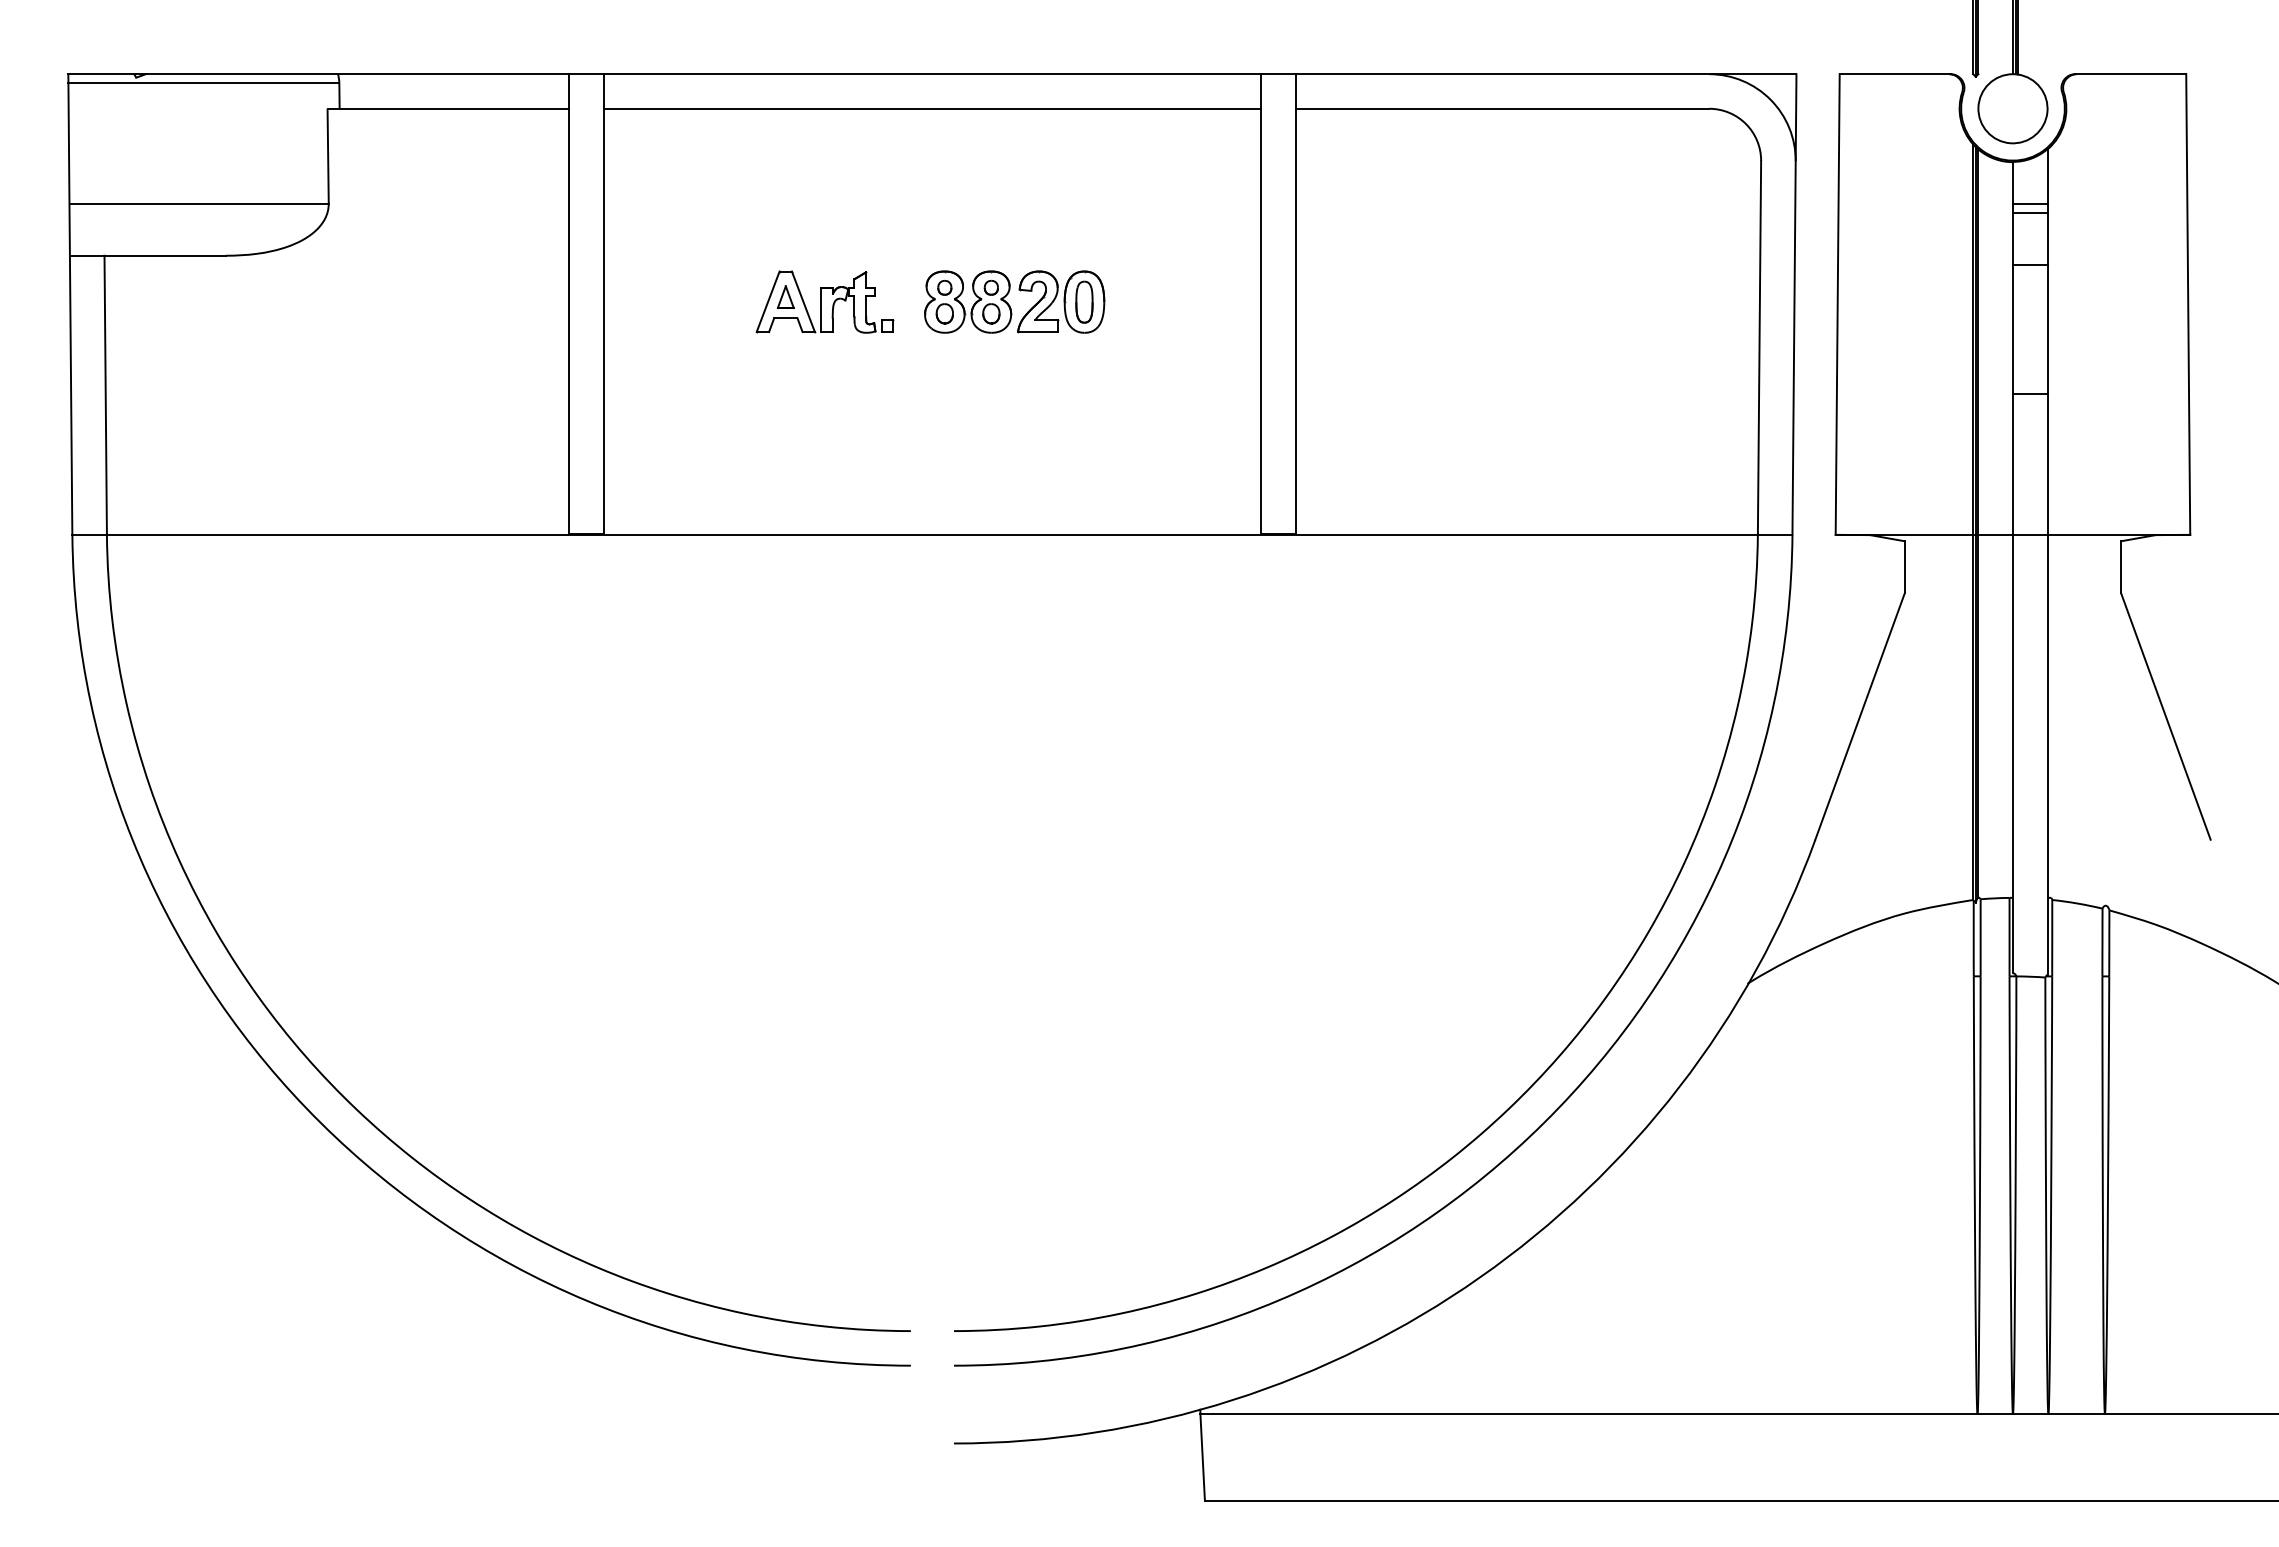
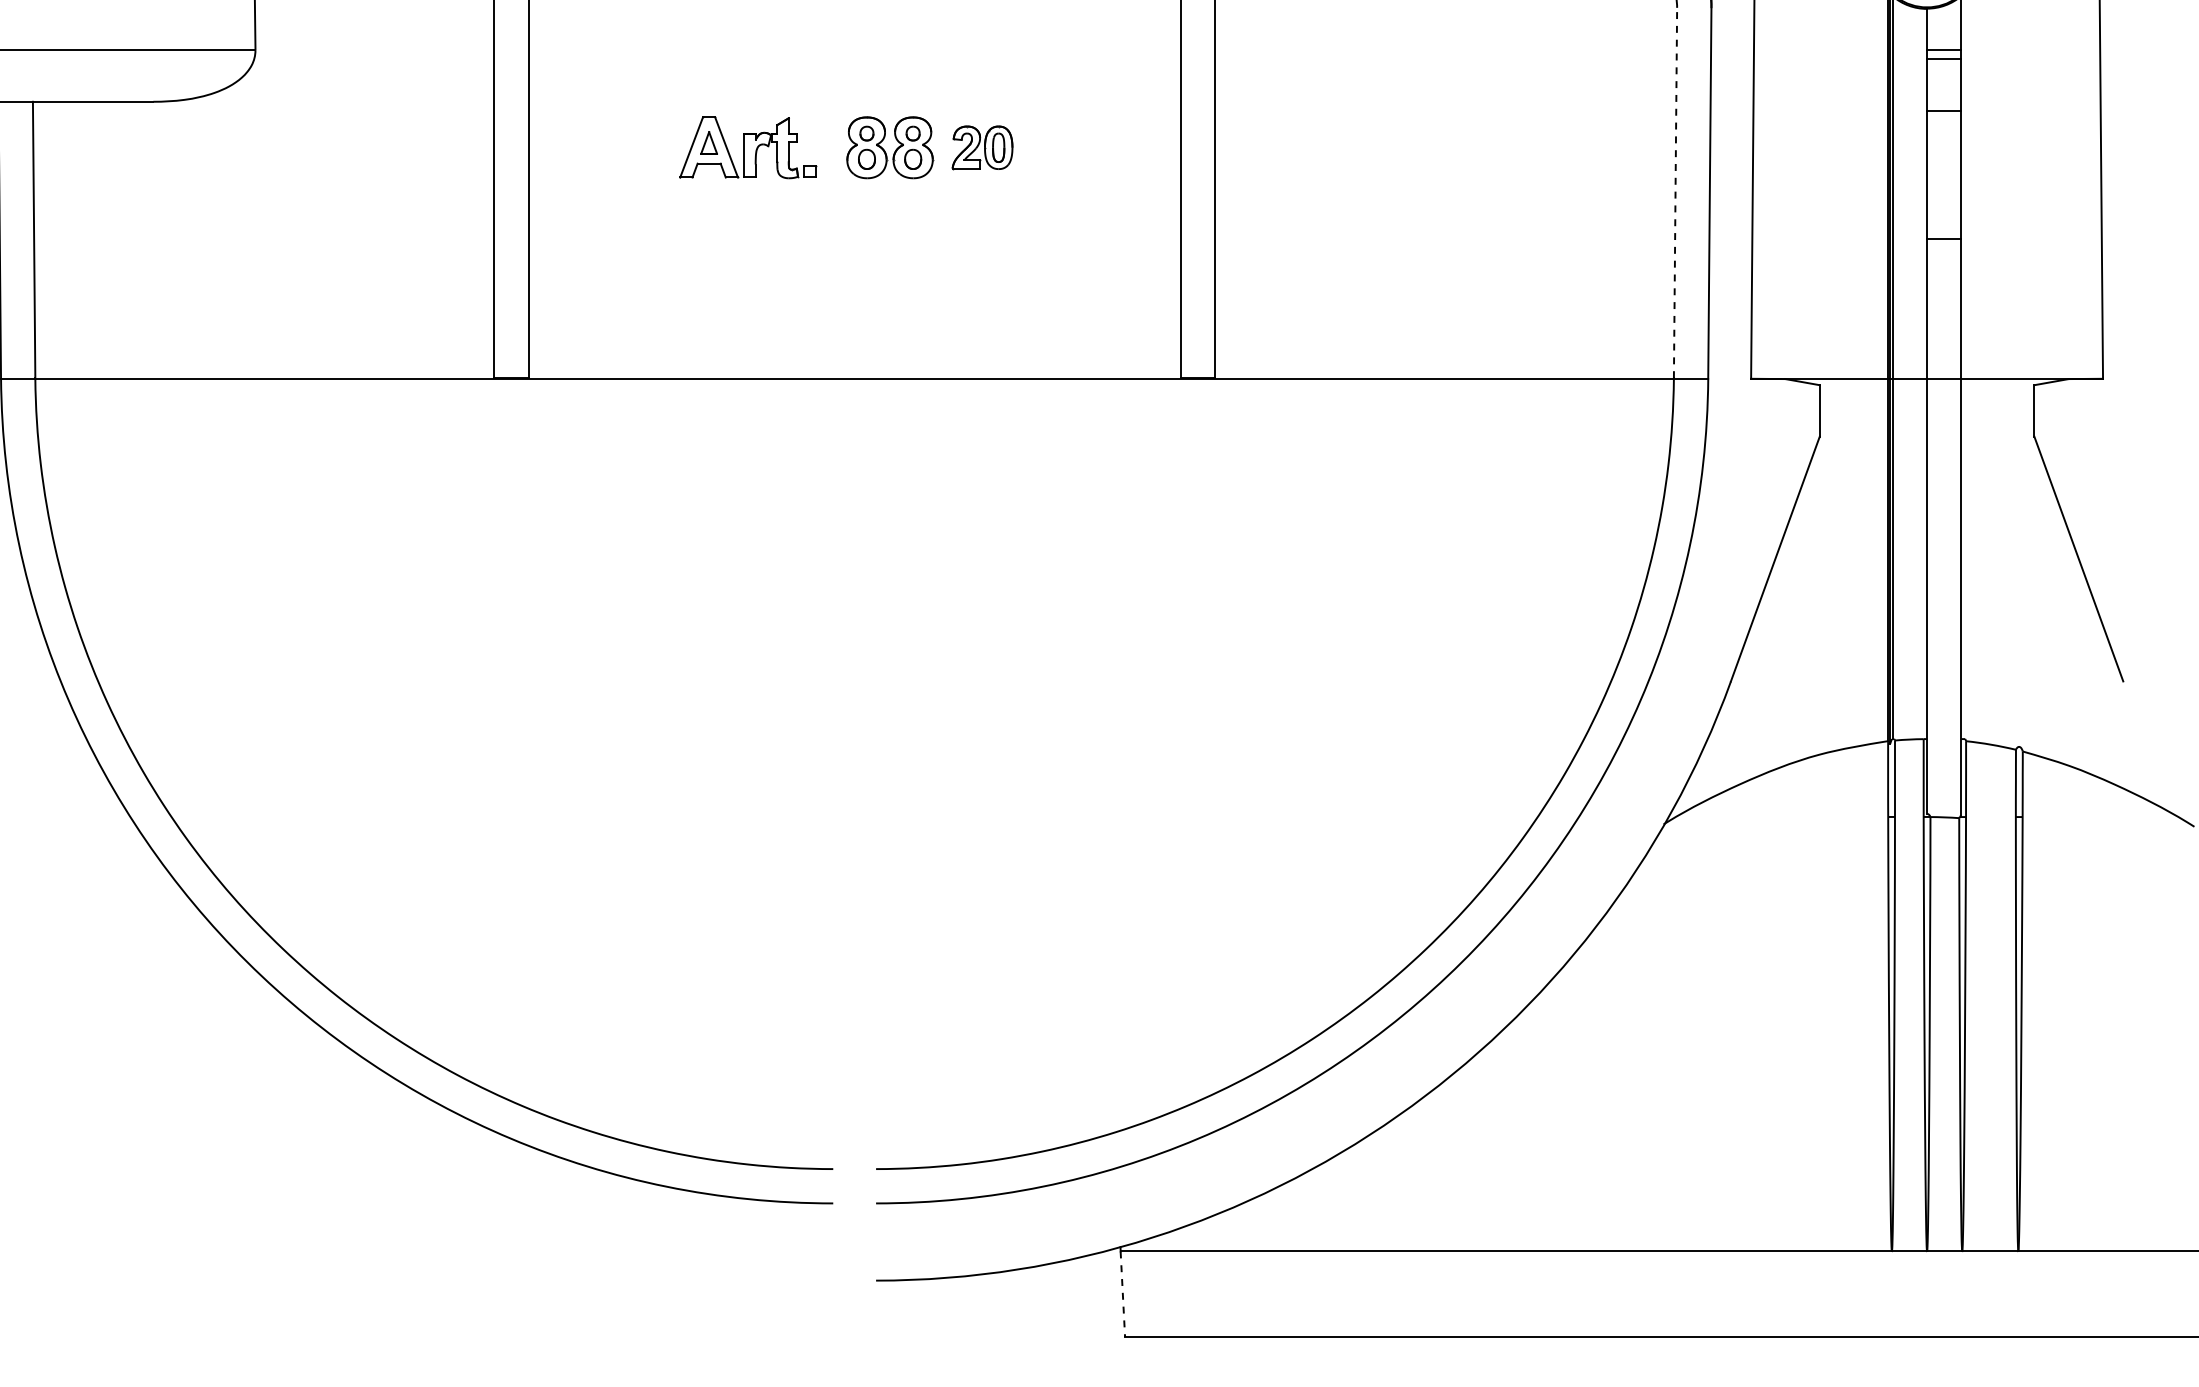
part: (1061, 301) -> (982, 147), size x0.7
line: (1759, 347) -> (1675, 192), solid -> dashed
line: (1202, 1457) -> (1122, 1294), solid -> dashed

